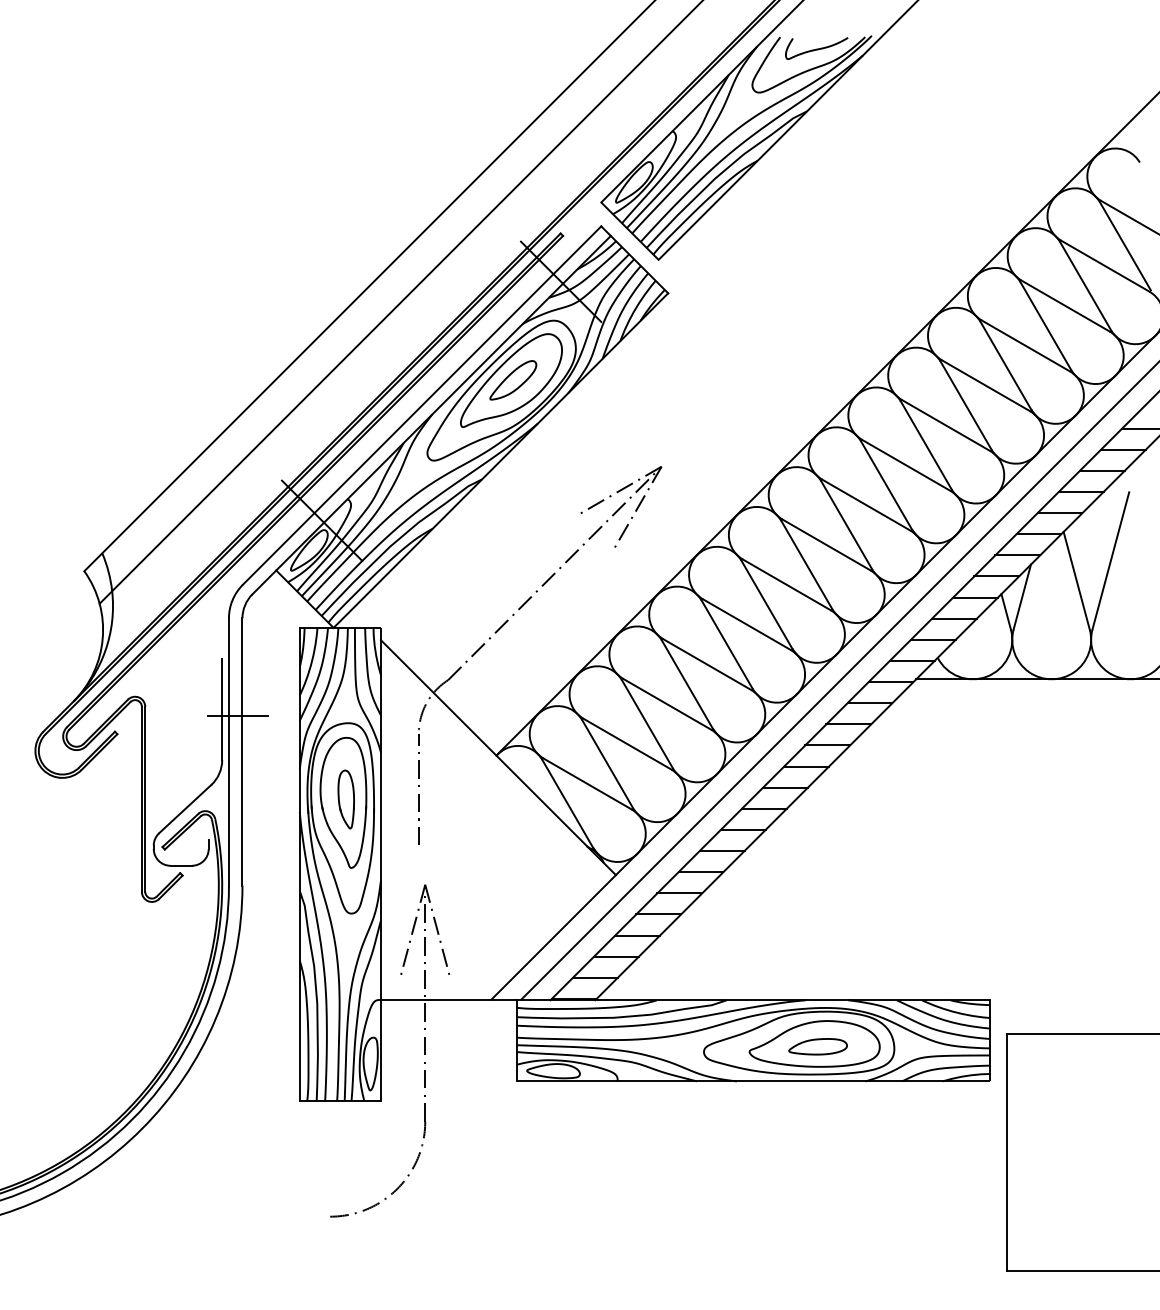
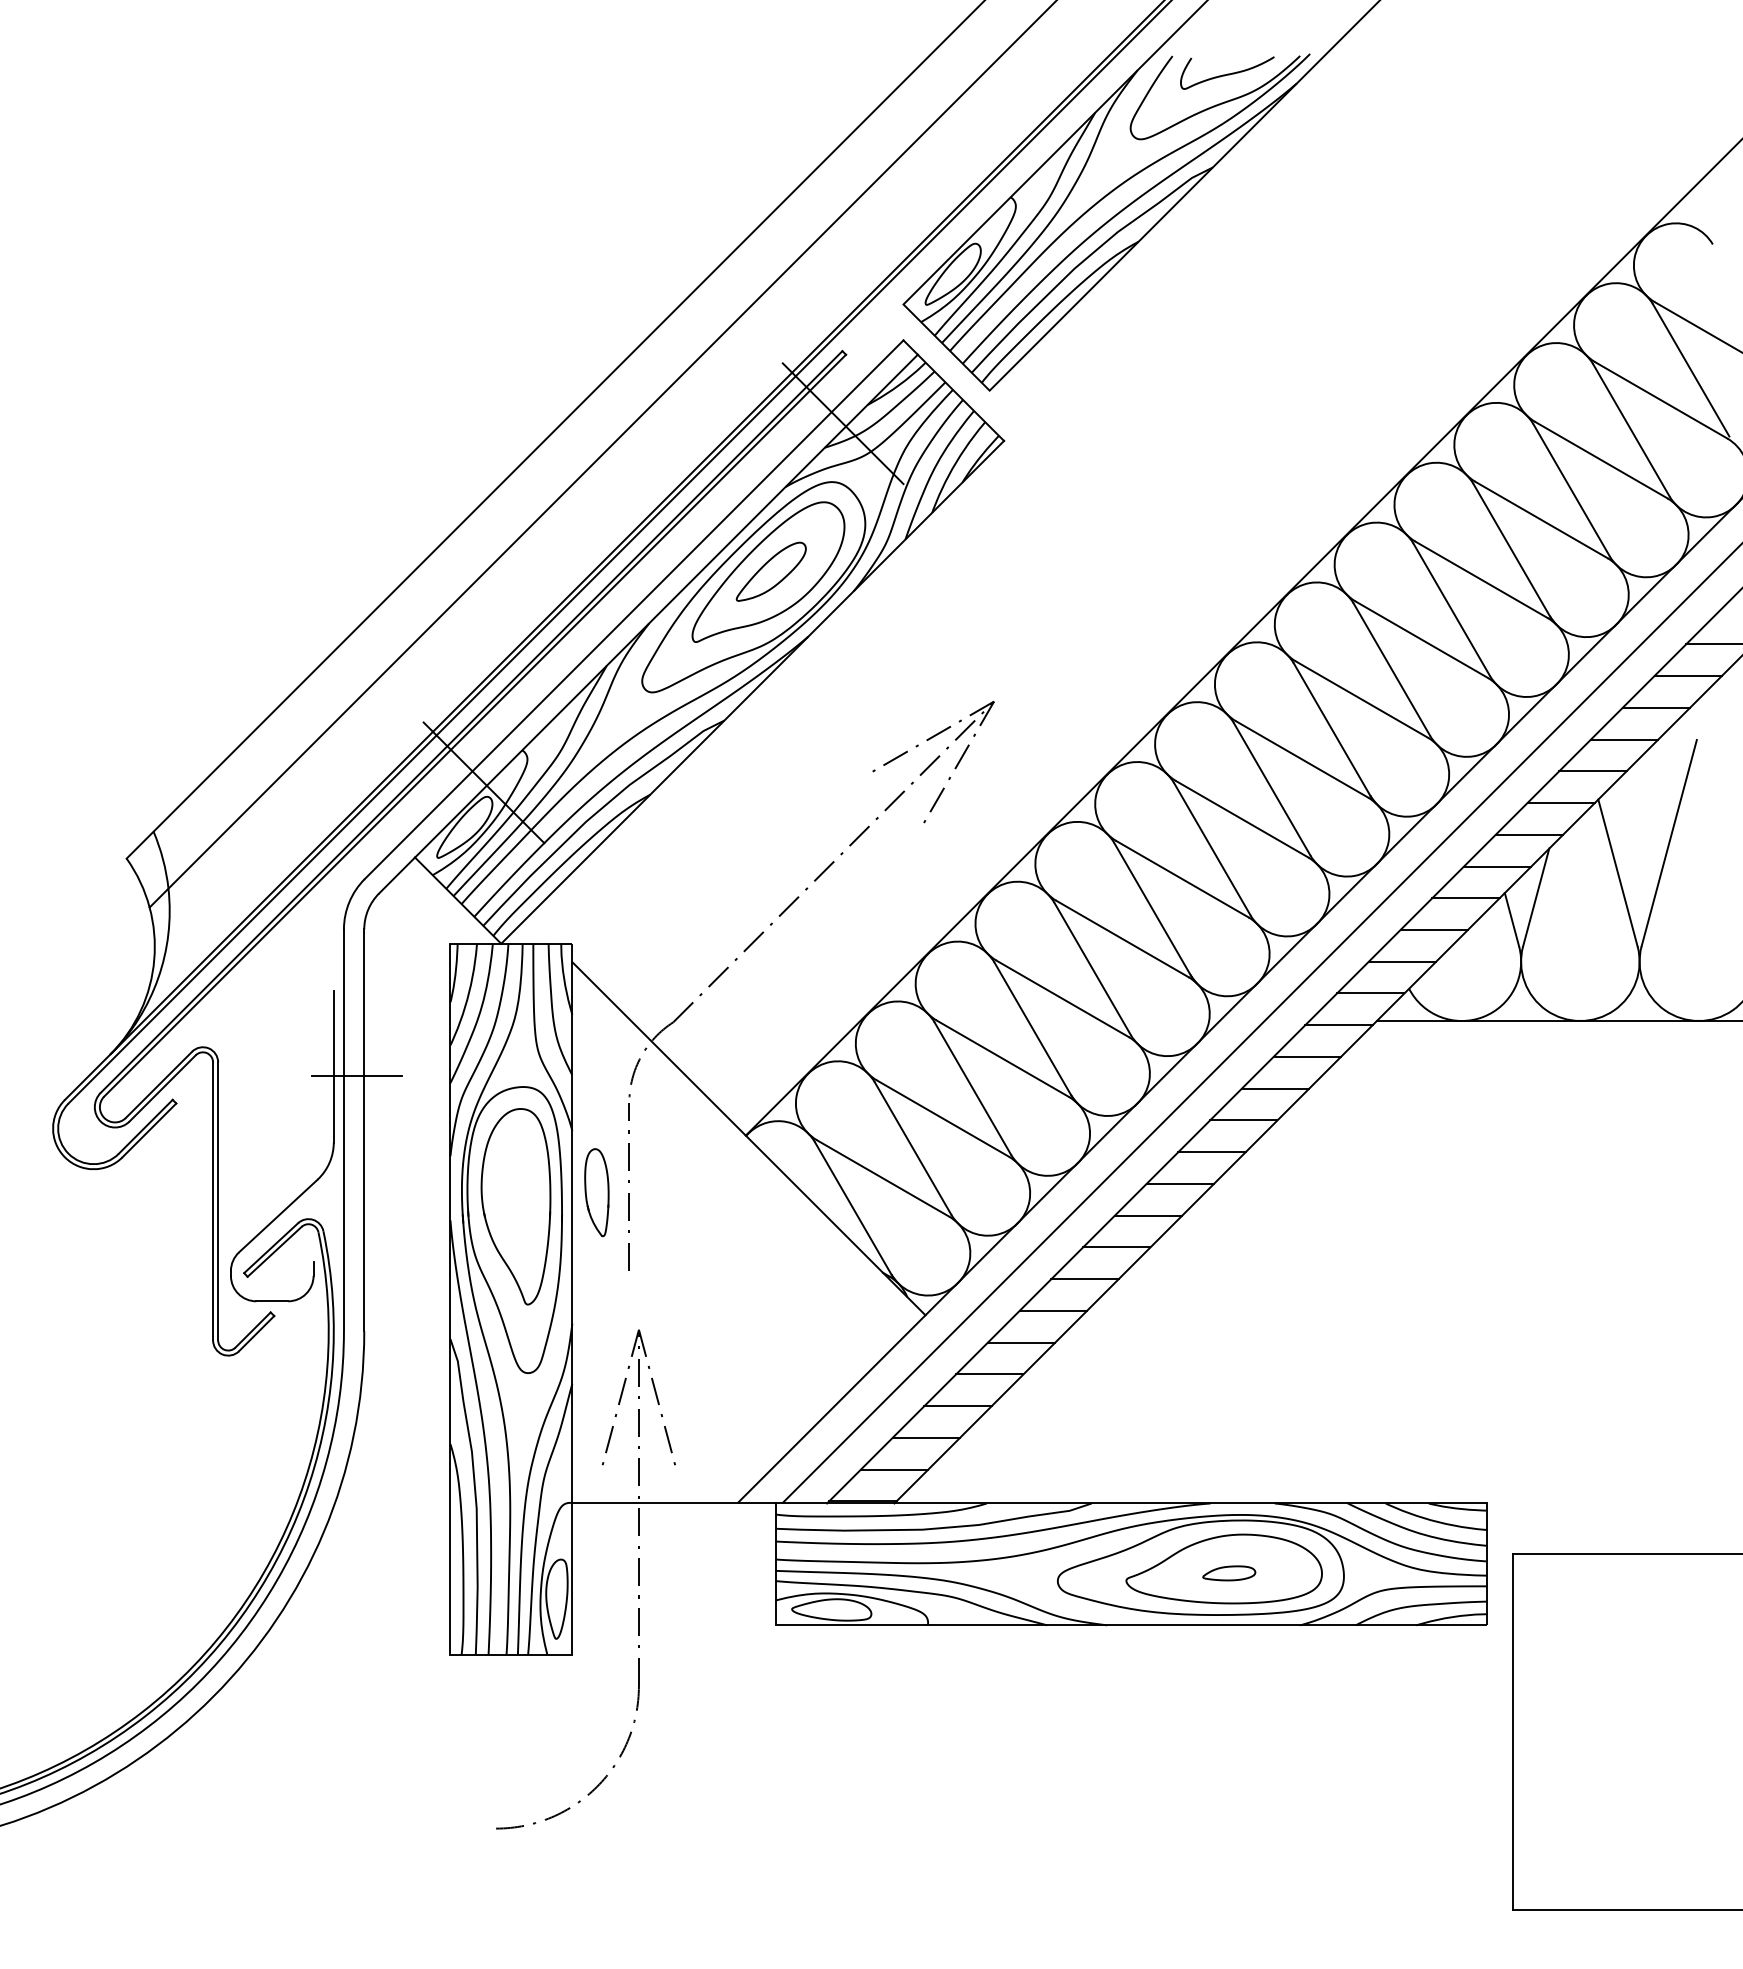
part: (345, 799) -> (595, 1192), moved
part: (817, 1046) -> (1228, 1572), size x0.6

